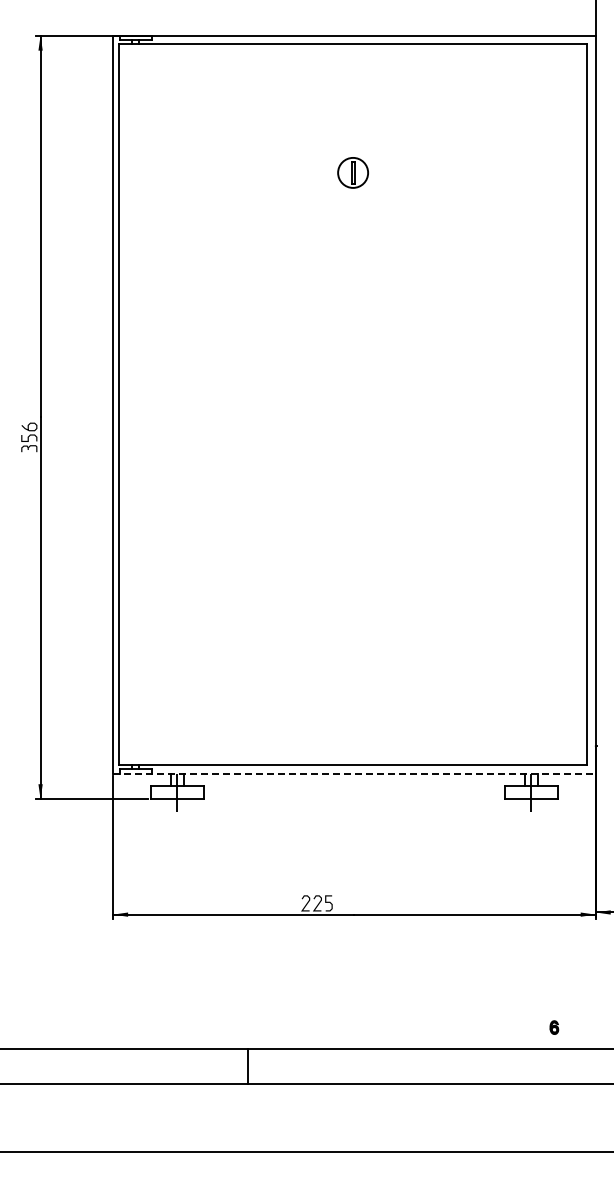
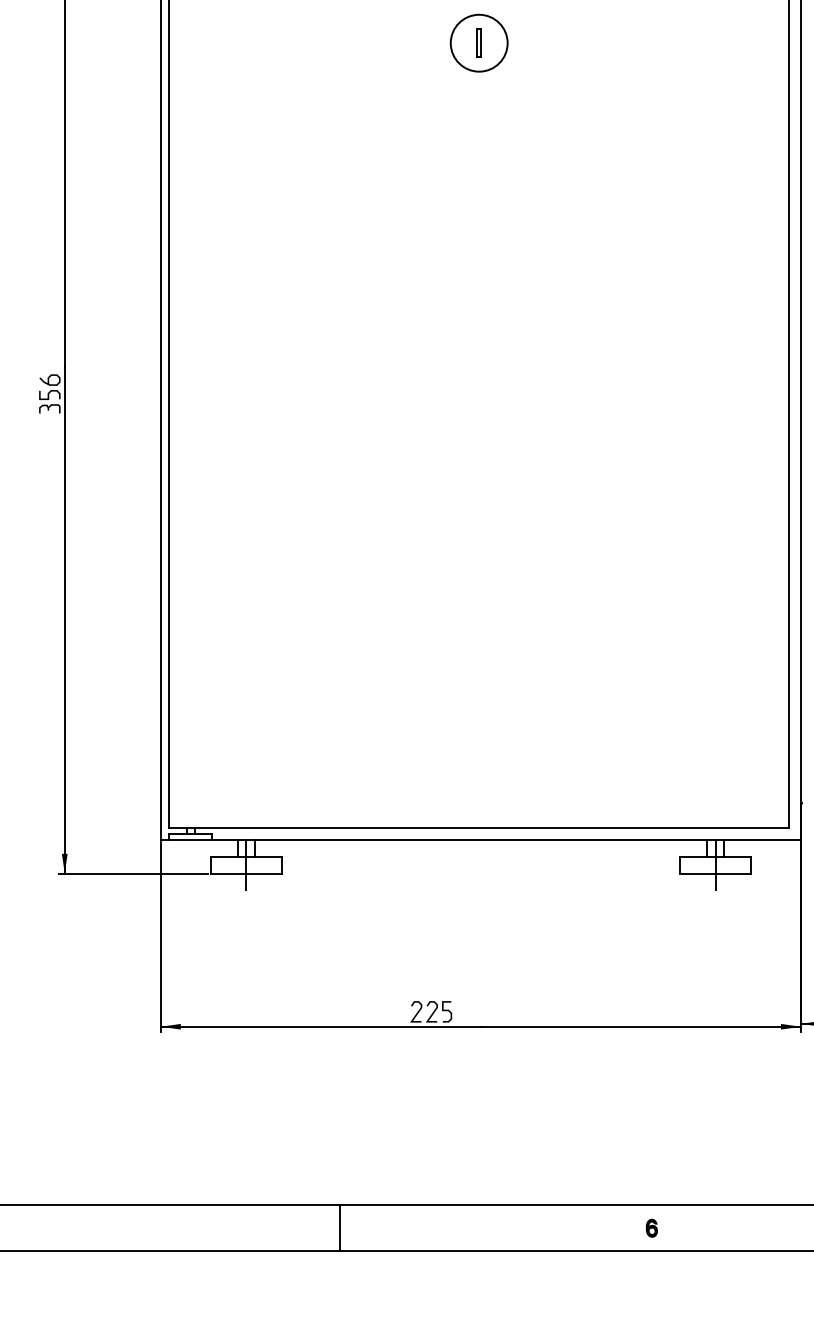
circle: (352, 172) -> (478, 42), size x1.43
line: (354, 773) -> (481, 839), dashed -> solid
part: (554, 1027) -> (652, 1228), moved

